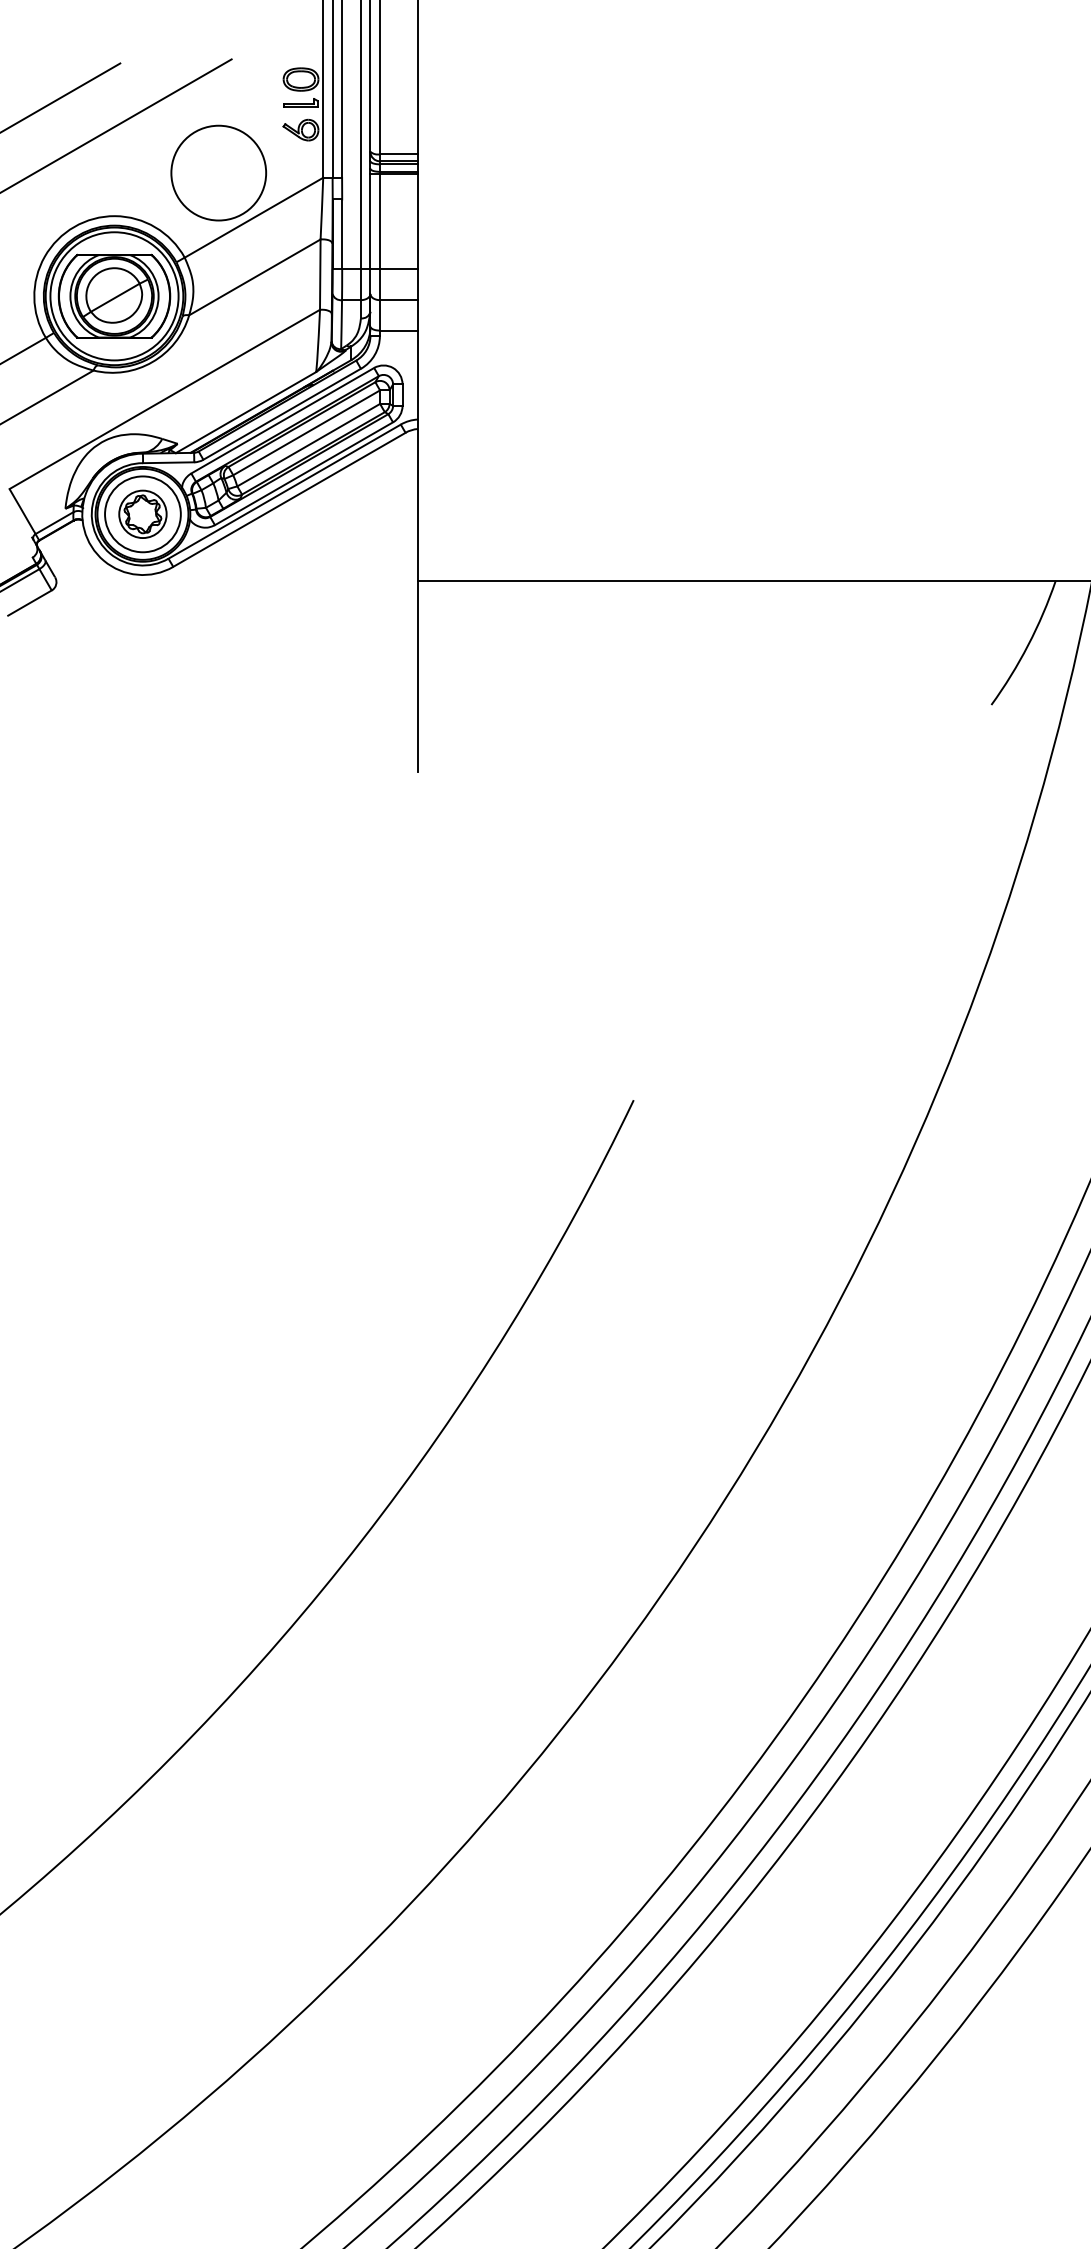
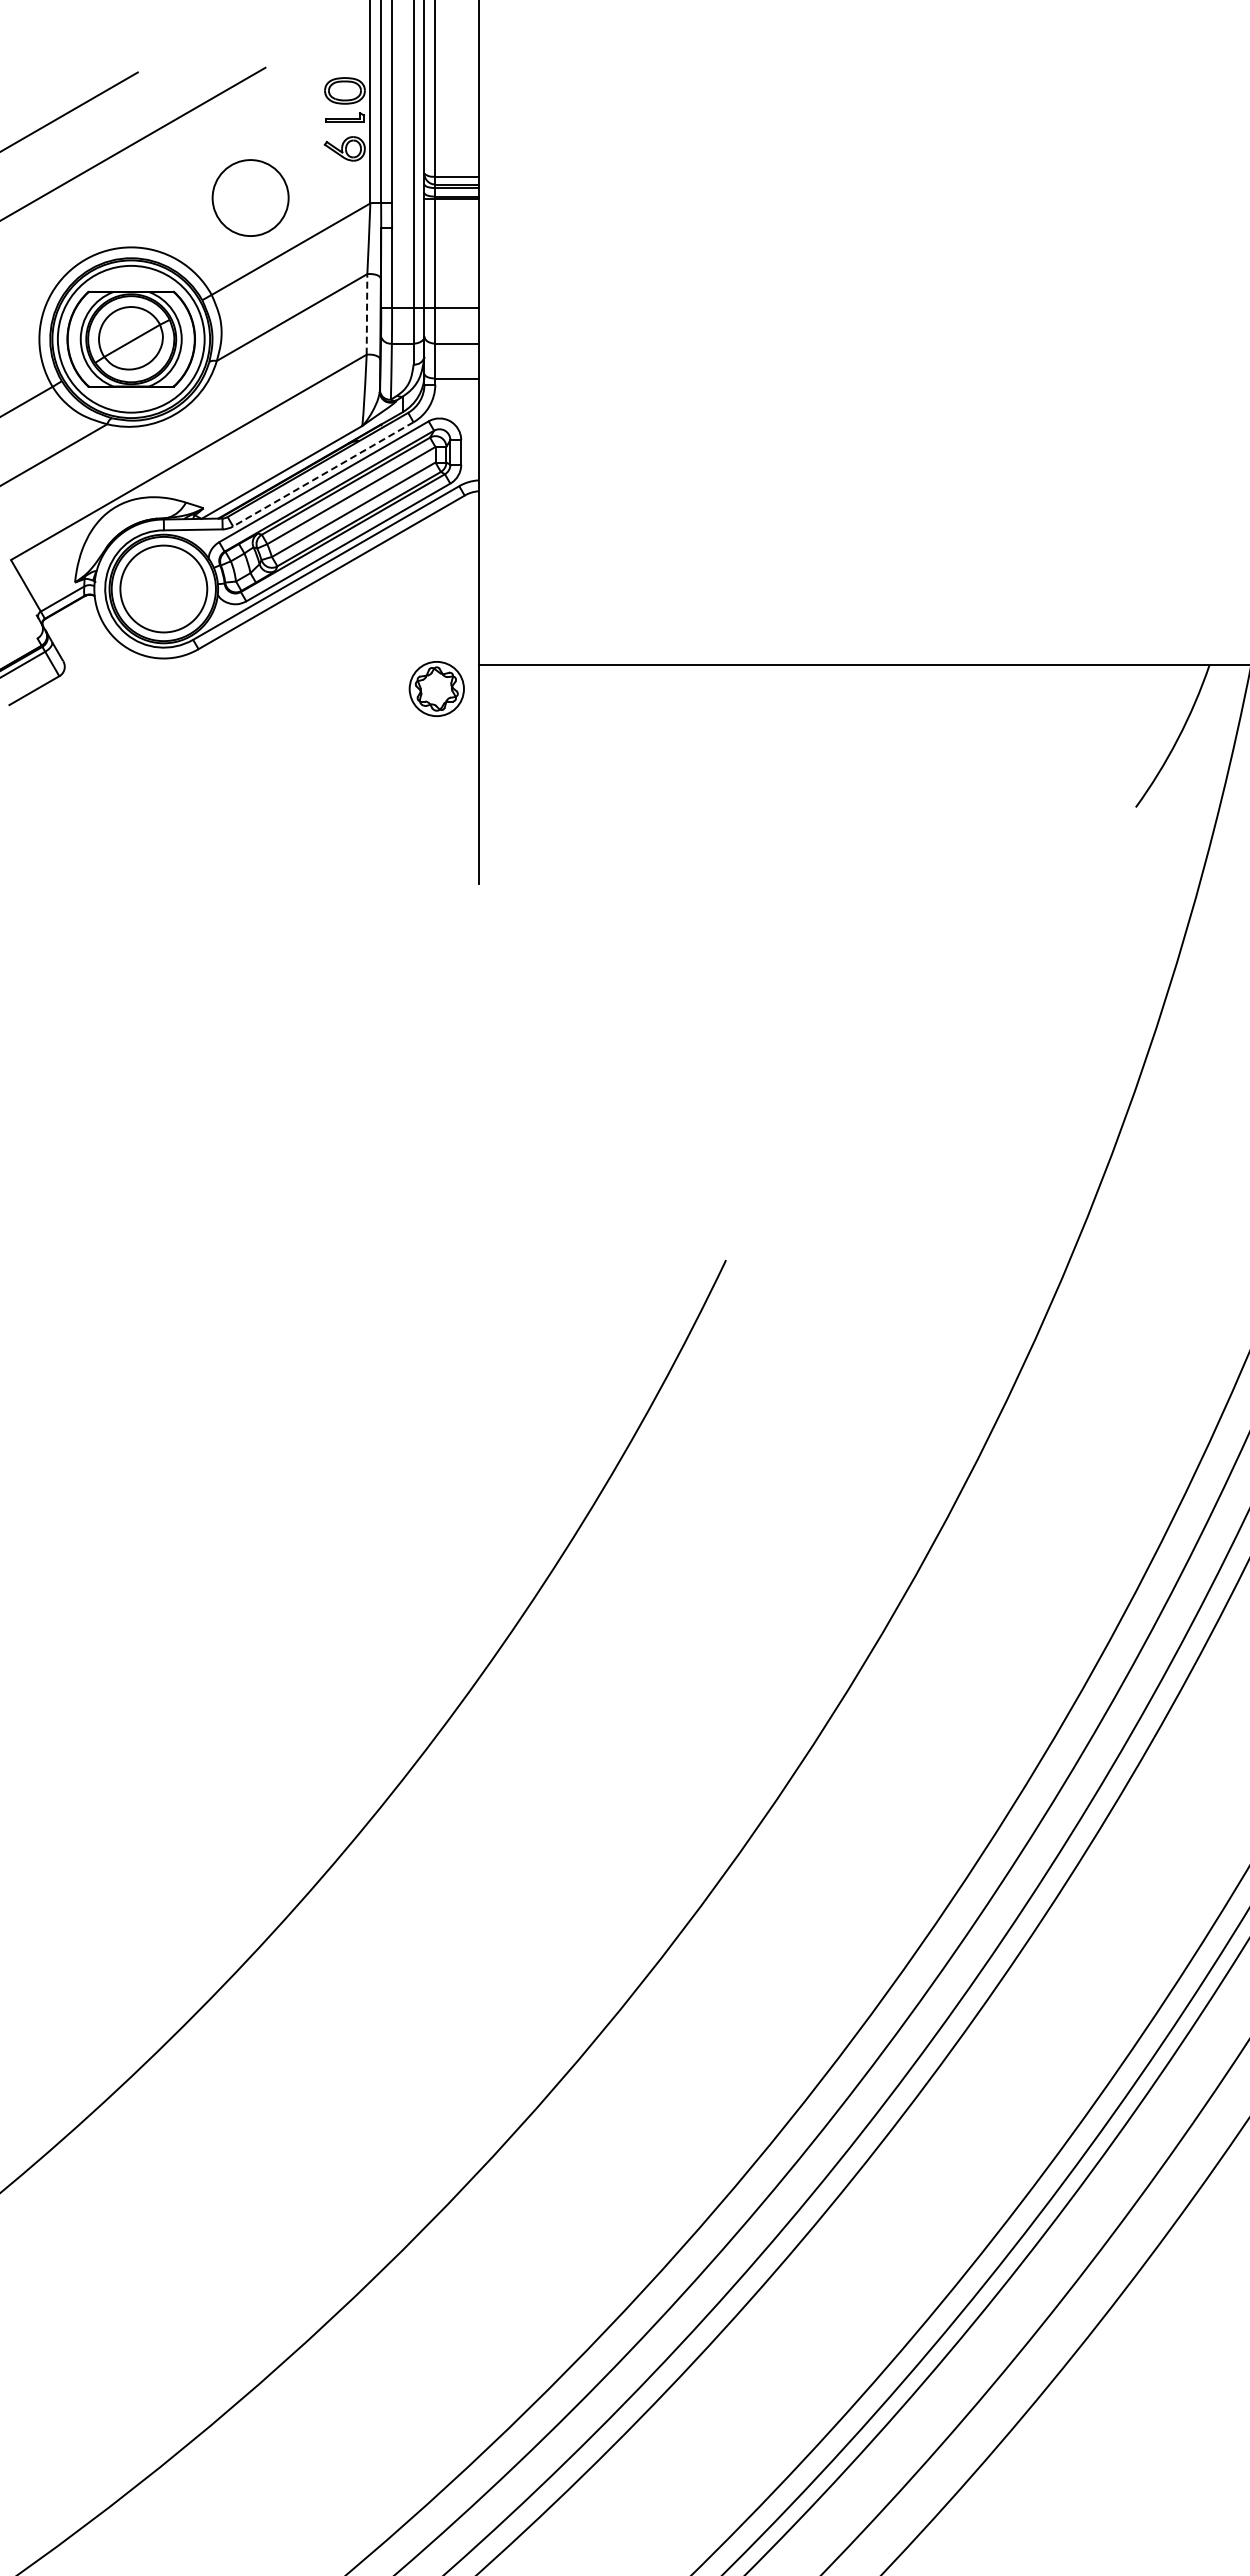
circle: (218, 172) -> (250, 197), size x0.7
line: (320, 273) -> (367, 313), solid -> dashed
line: (281, 414) -> (322, 474), solid -> dashed
part: (142, 513) -> (436, 688), moved

